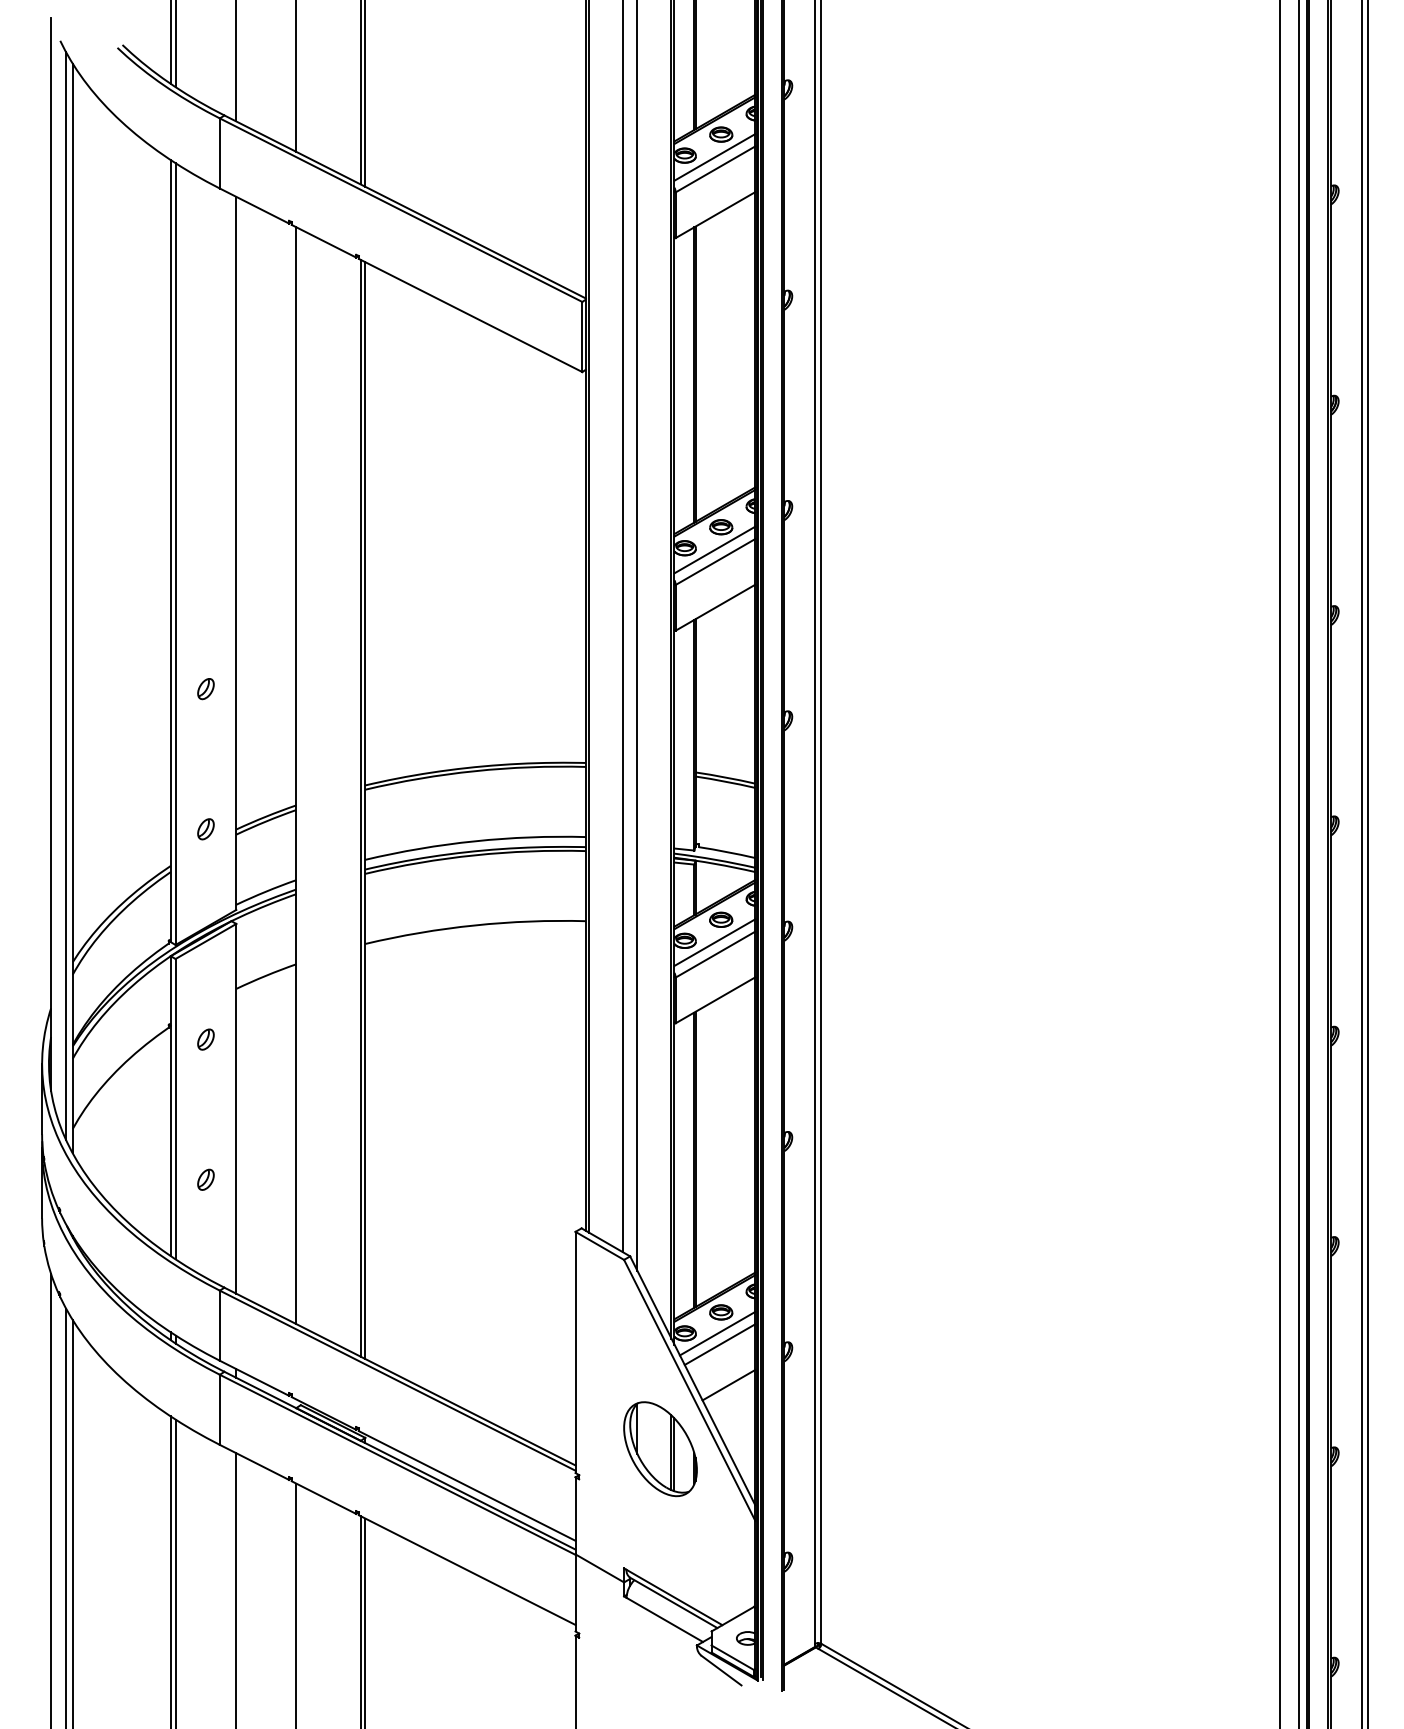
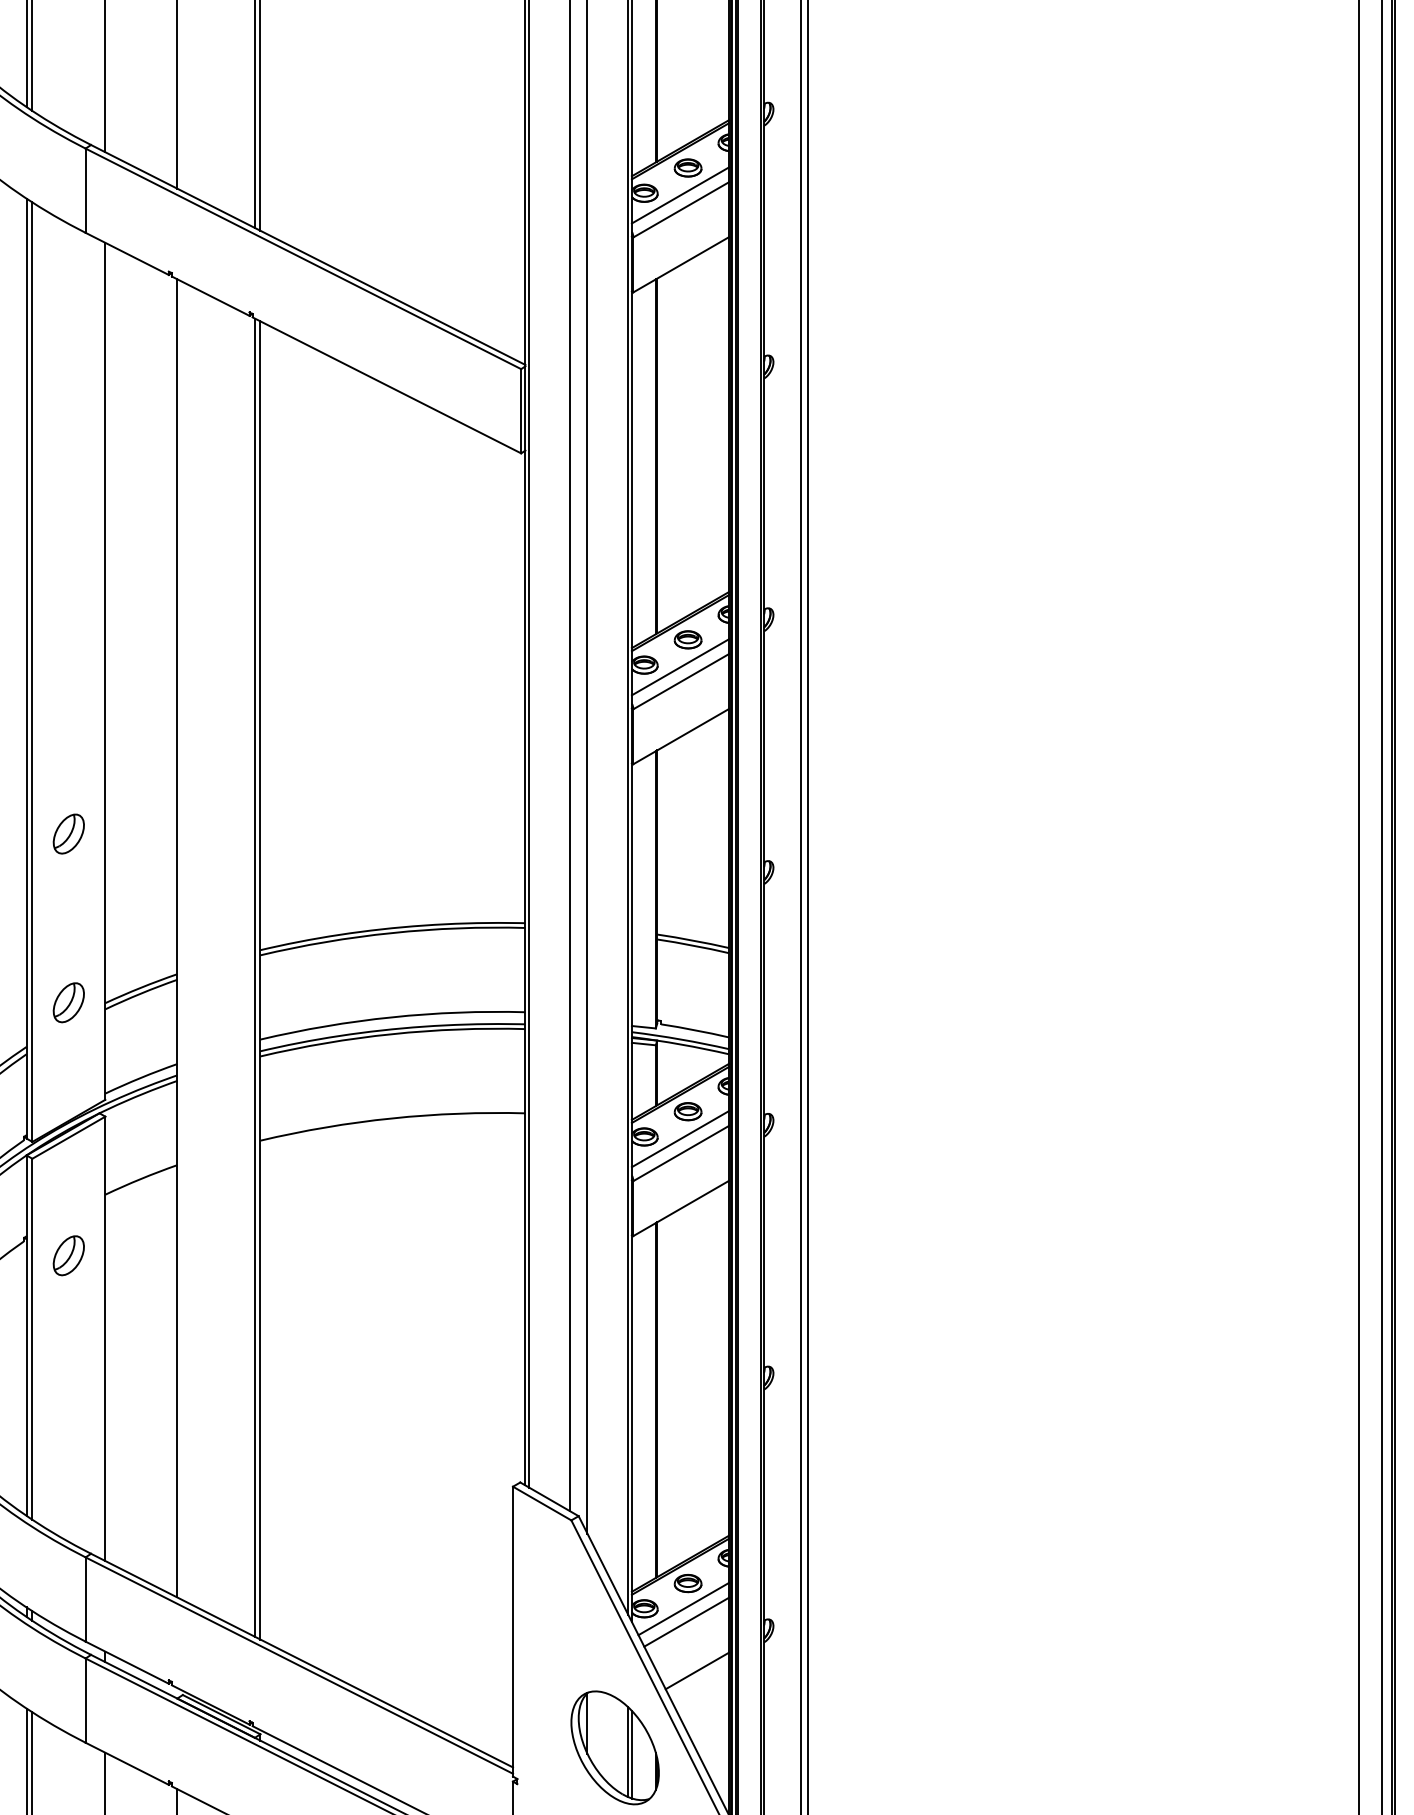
part: (205, 689) -> (68, 834), size x1.6
part: (205, 829) -> (68, 1003), size x1.6
part: (205, 1039) -> (68, 1255), size x1.6
part: (205, 1179) -> (68, 1423), removed

